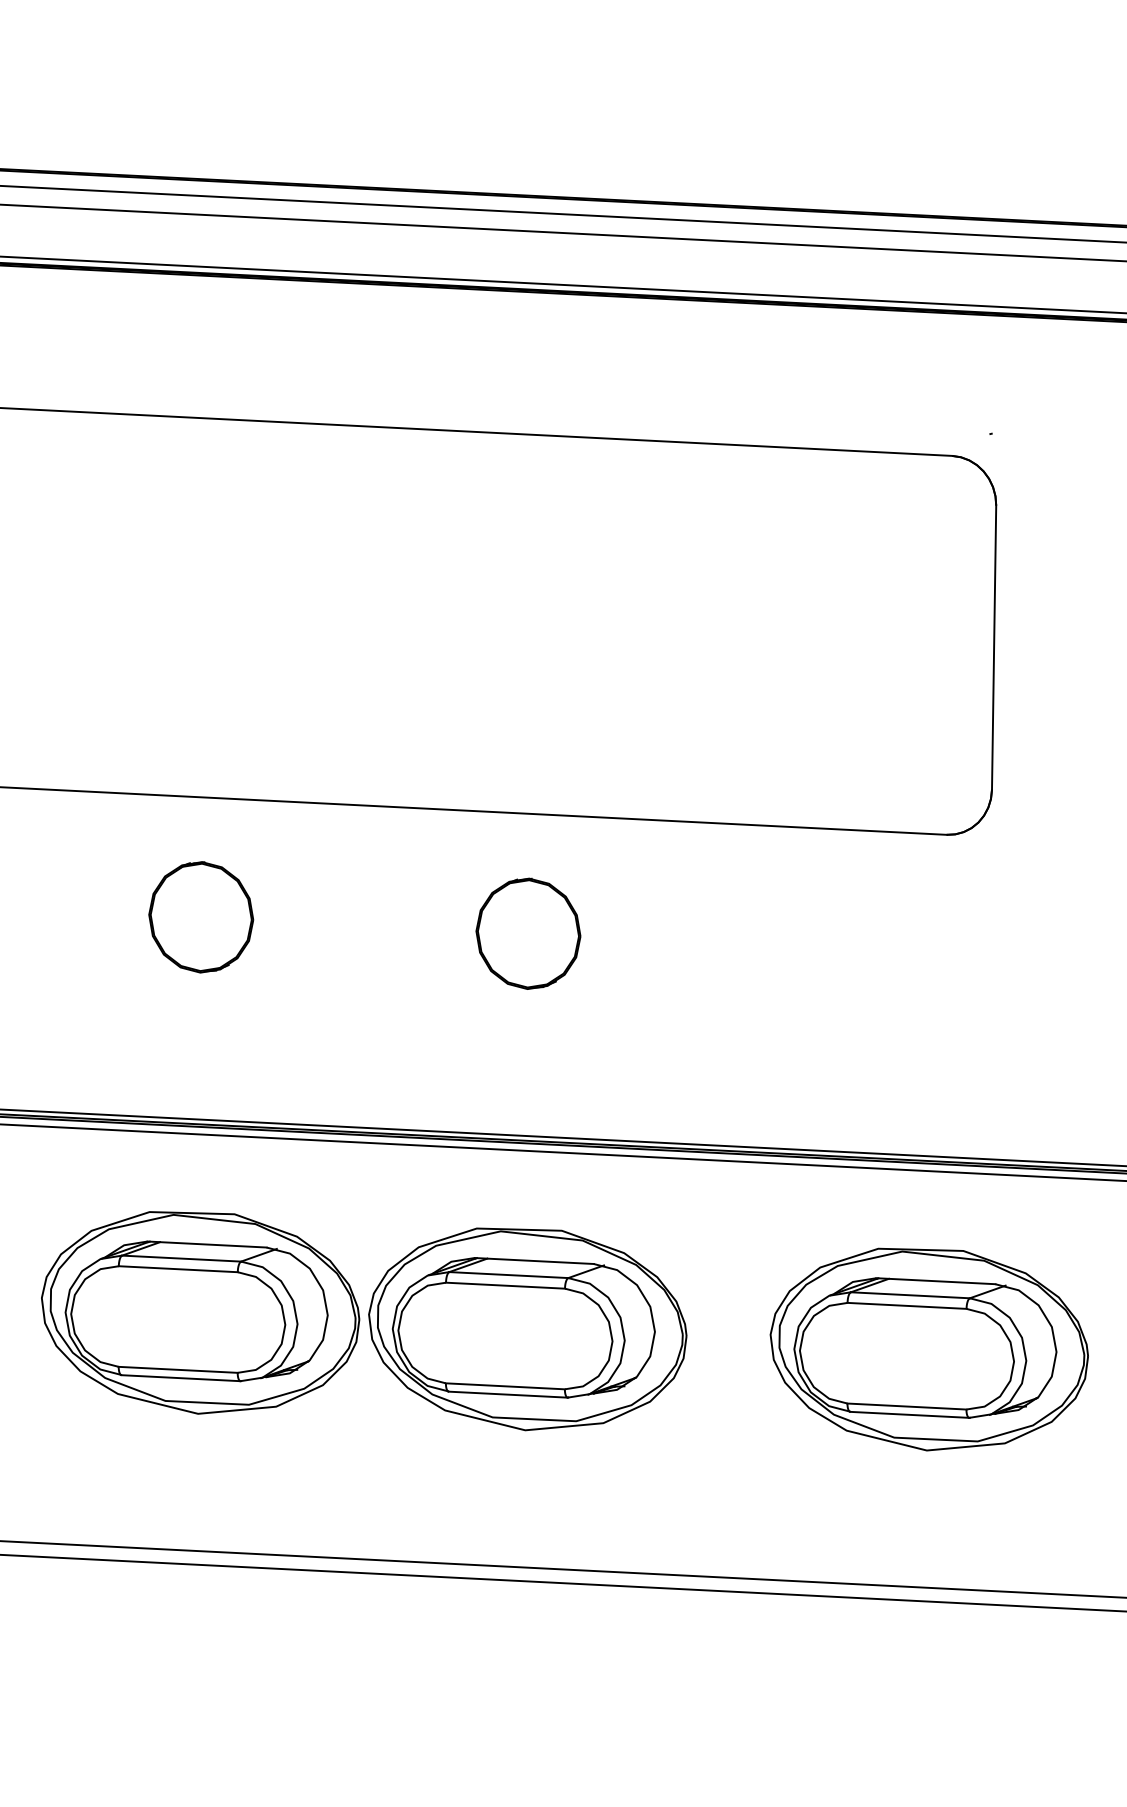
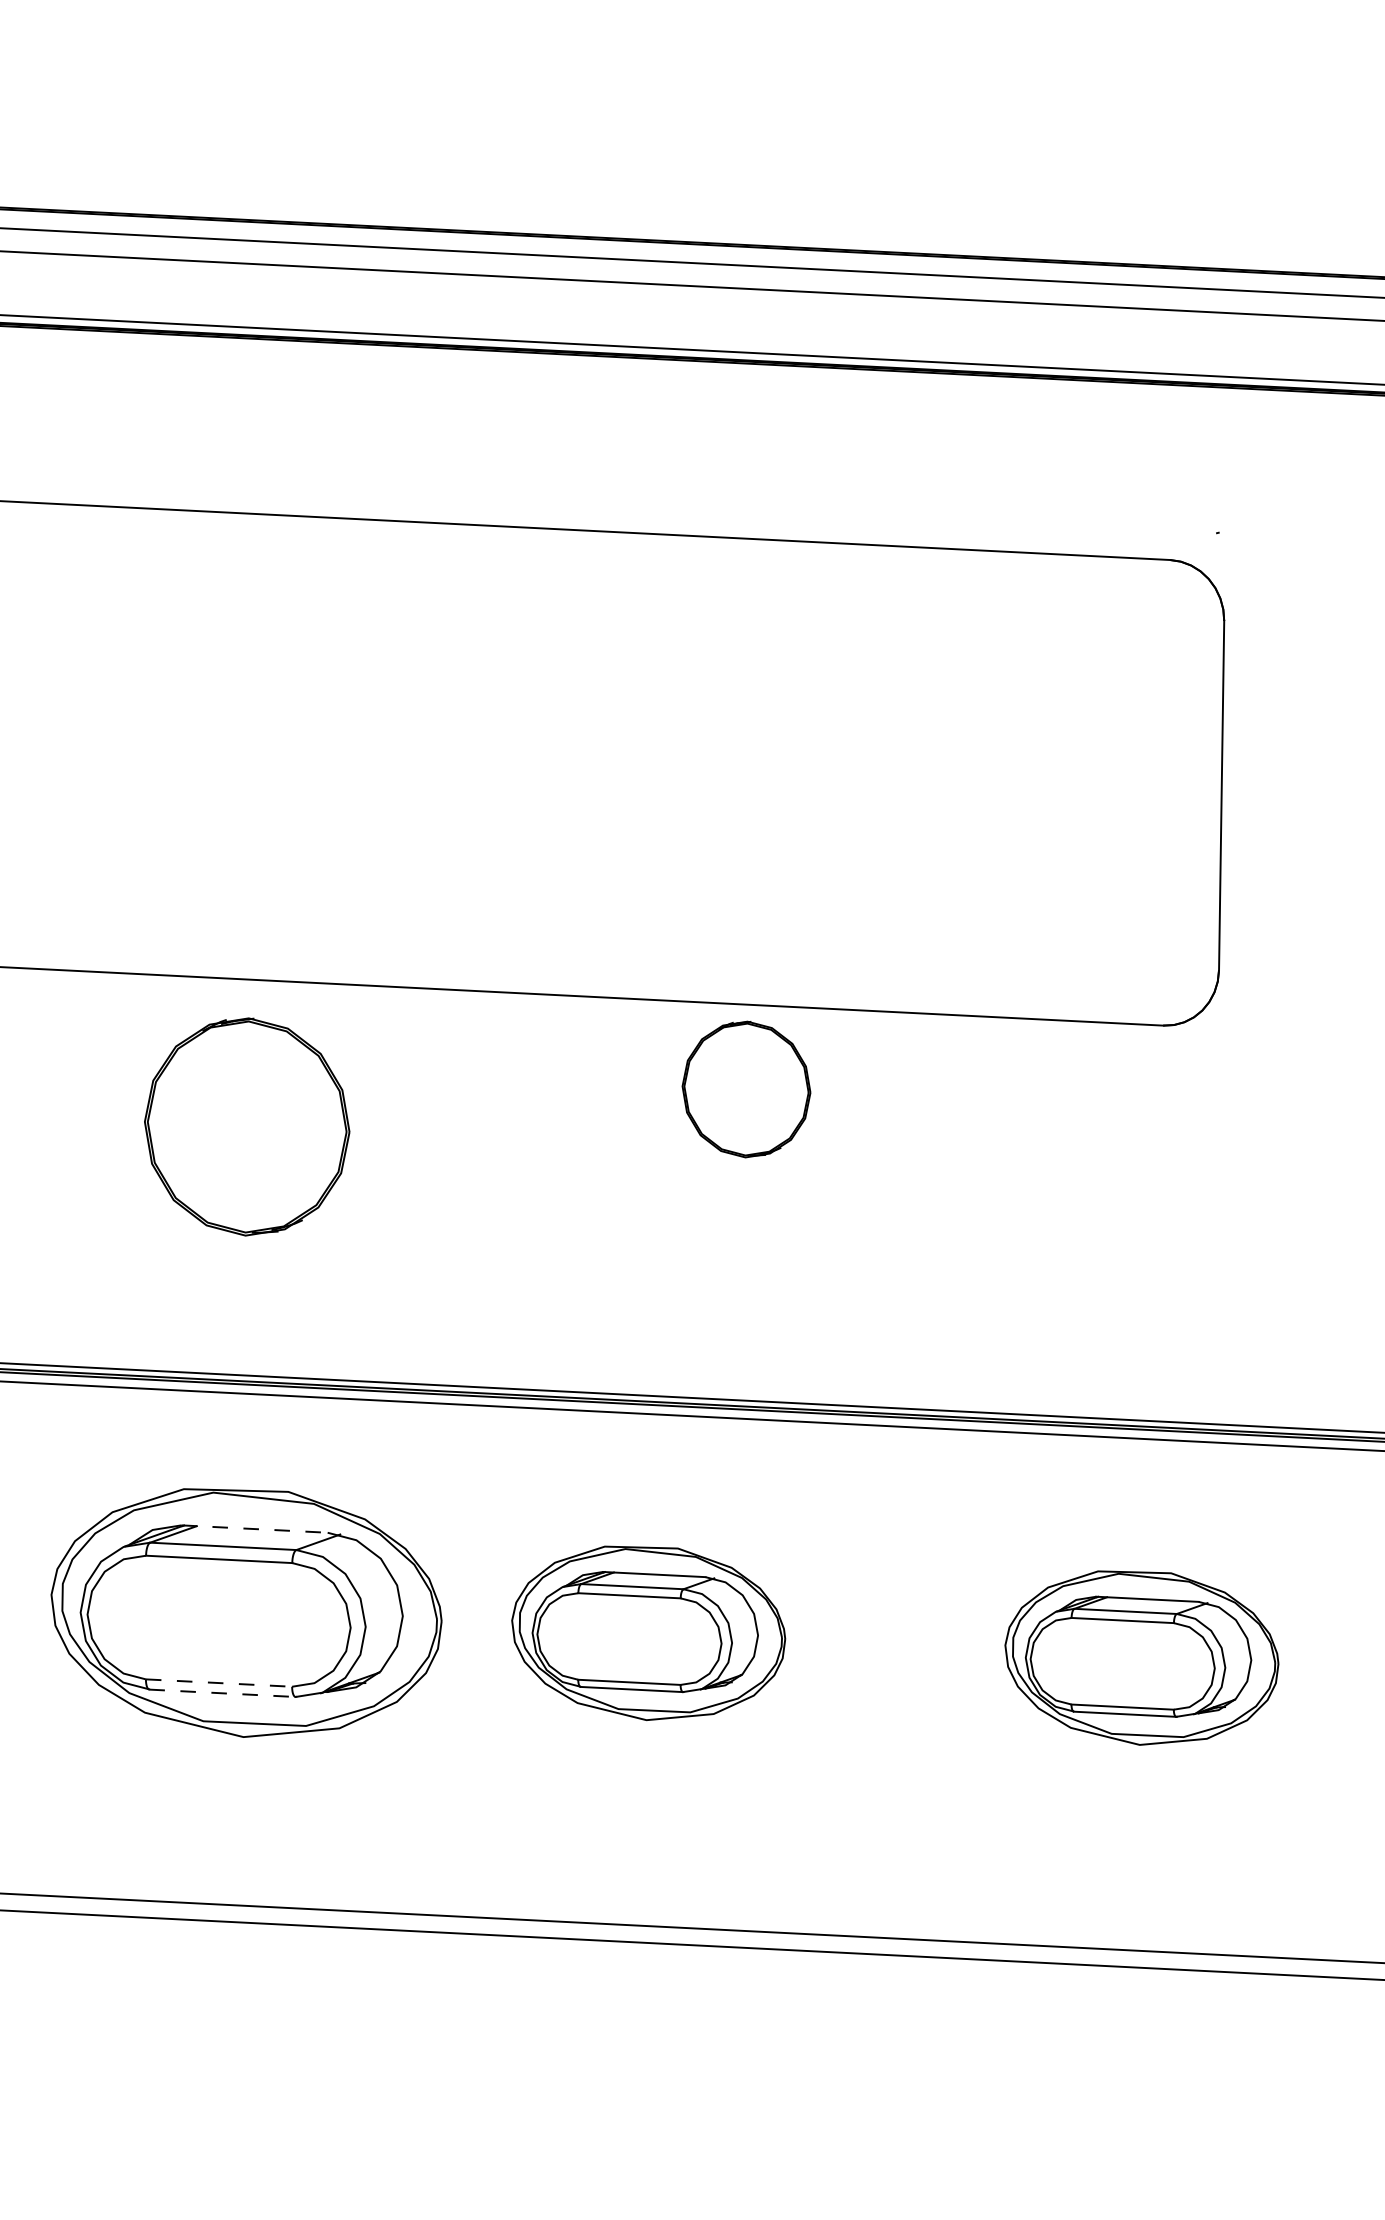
part: (201, 917) -> (247, 1127), size x1.6
part: (528, 933) -> (746, 1089), moved
line: (207, 1244) -> (255, 1529), solid -> dashed
part: (527, 1329) -> (648, 1633), size x0.7
part: (928, 1349) -> (1141, 1658), size x0.7
line: (178, 1369) -> (219, 1682), solid -> dashed
line: (181, 1378) -> (223, 1693), solid -> dashed

